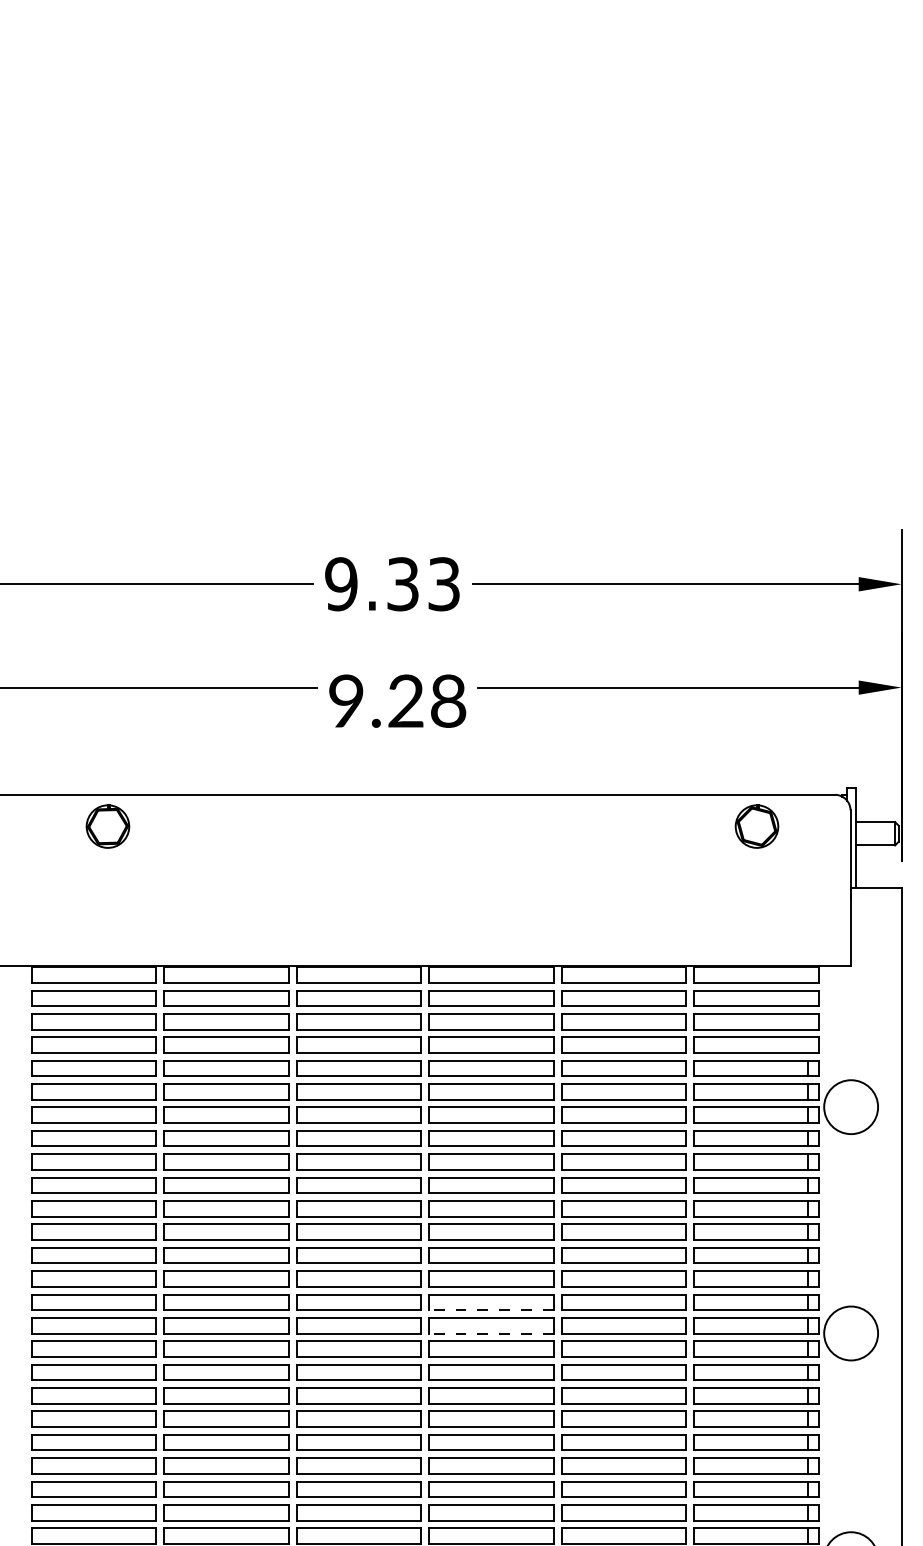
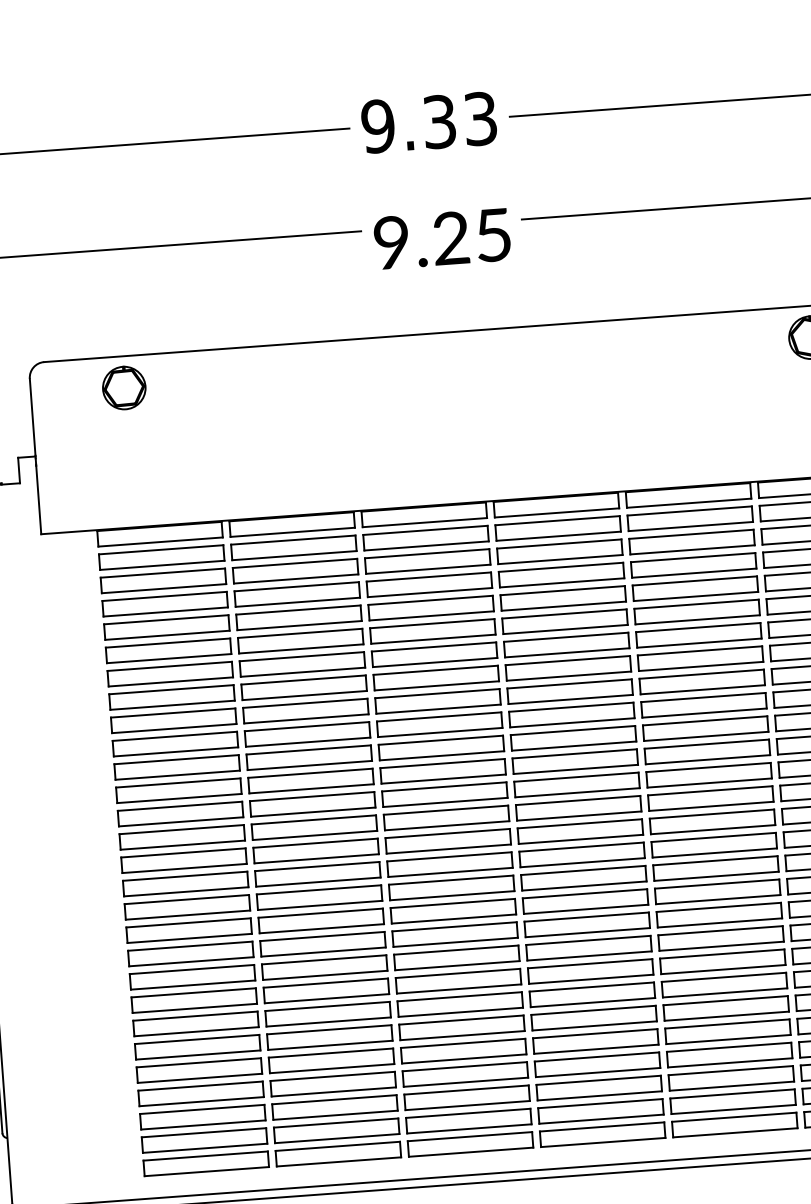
text: (448, 700) -> (493, 234), 9.28 -> 9.25
part: (107, 826) -> (123, 388), moved
line: (490, 1310) -> (580, 839), dashed -> solid
line: (490, 1333) -> (581, 862), dashed -> solid

